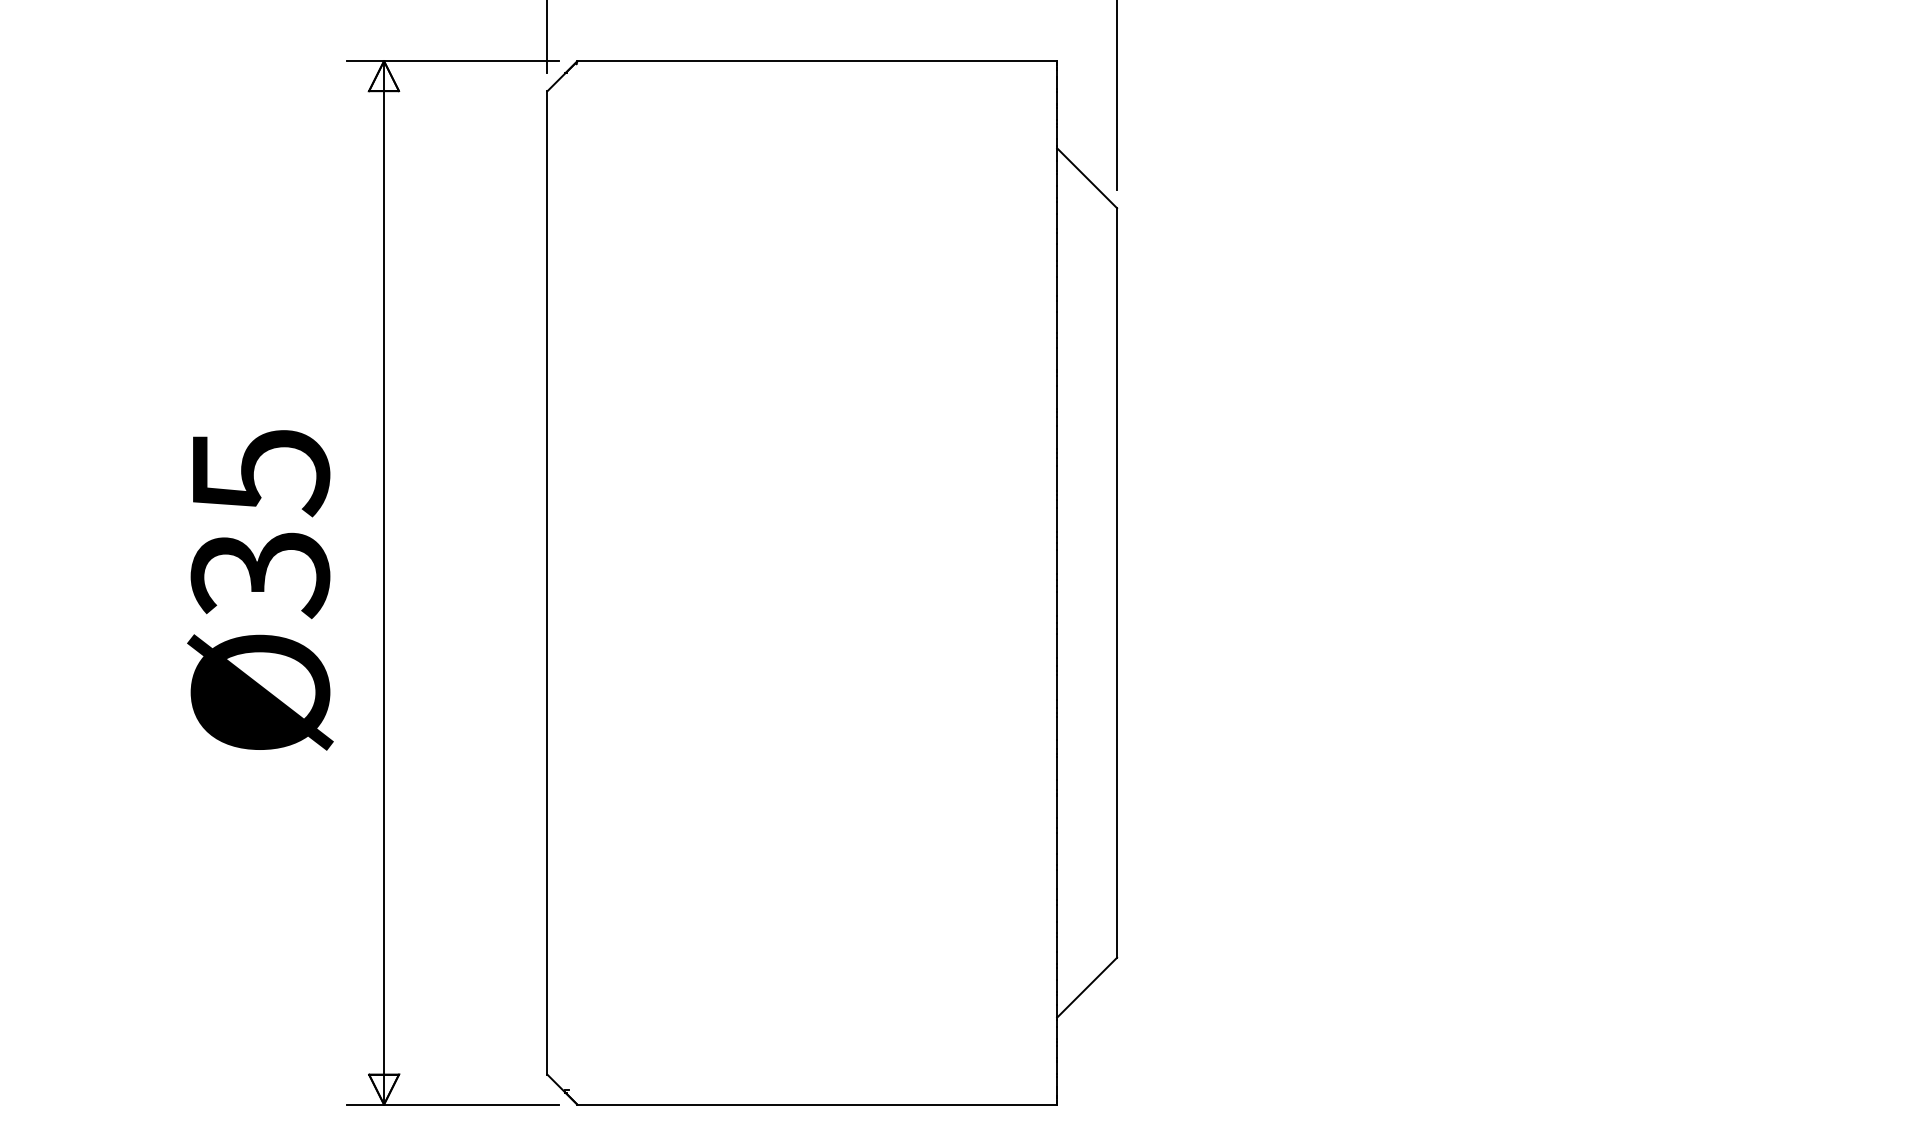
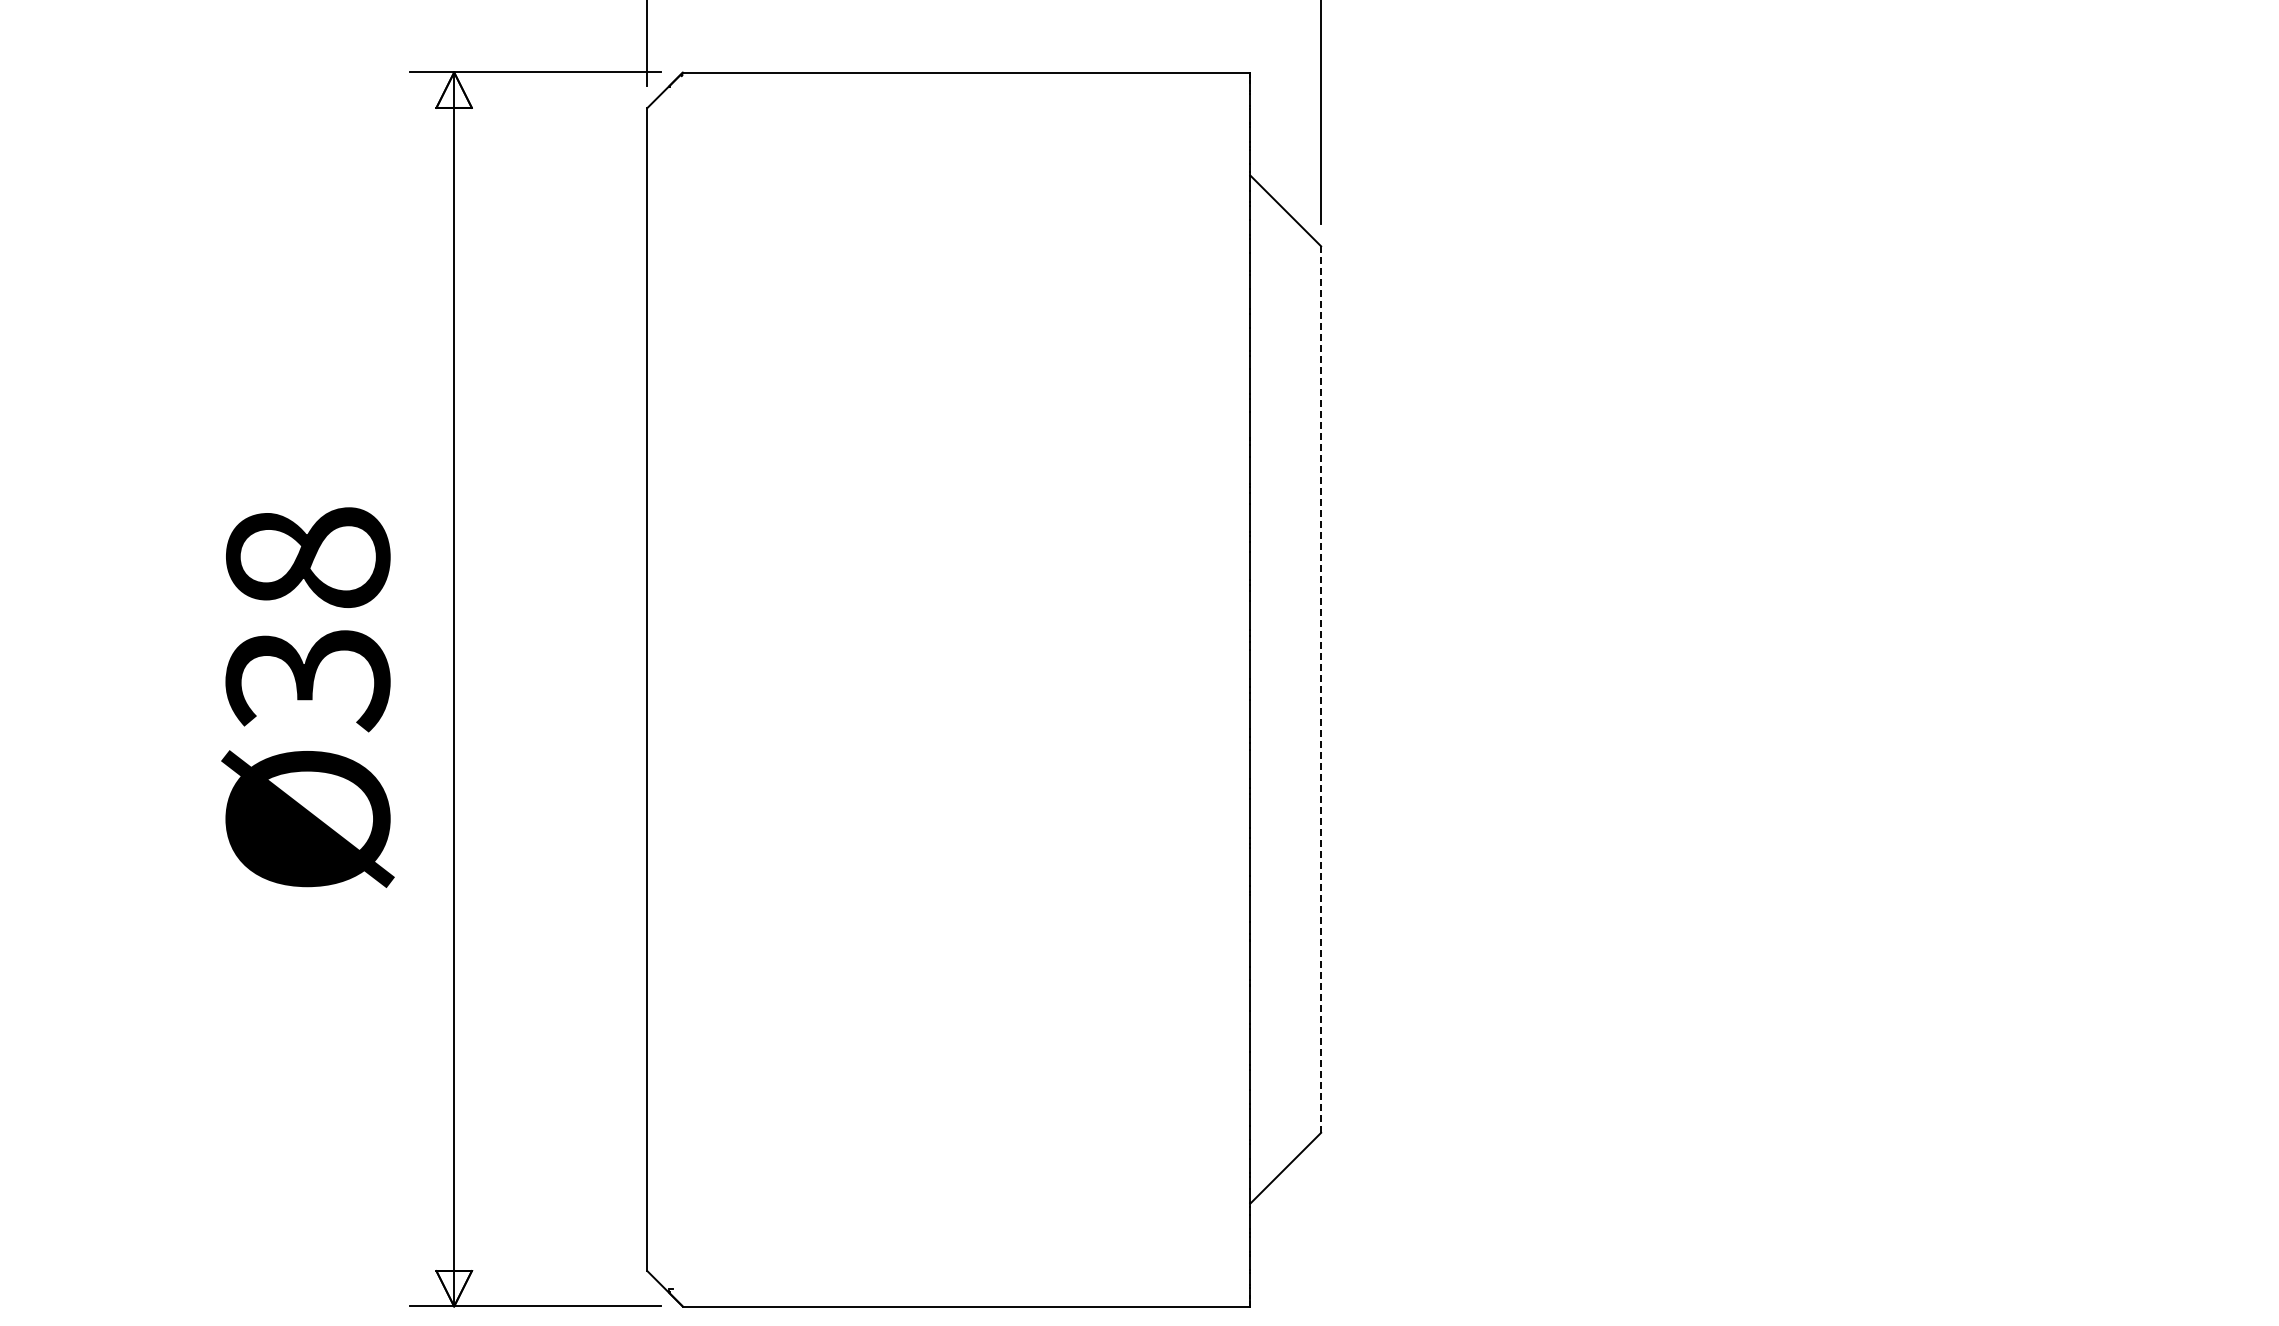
text: (260, 472) -> (308, 559), Ø35 -> Ø38
line: (1117, 582) -> (1321, 689), solid -> dashed

